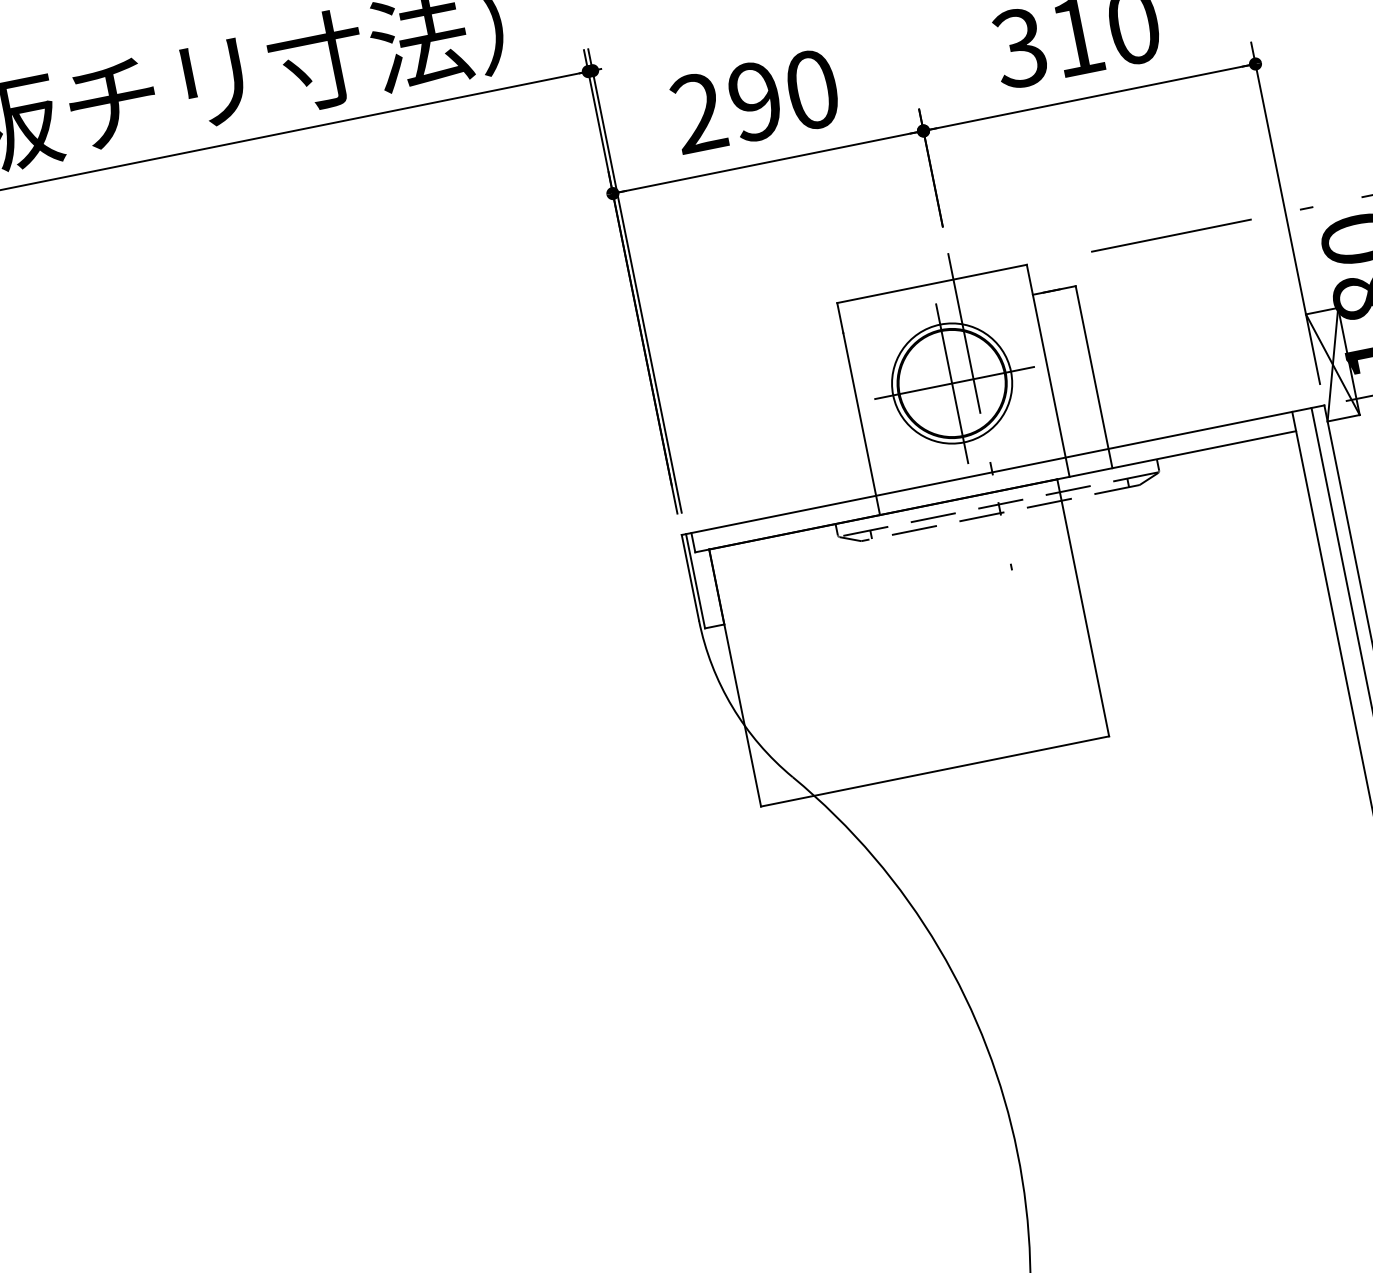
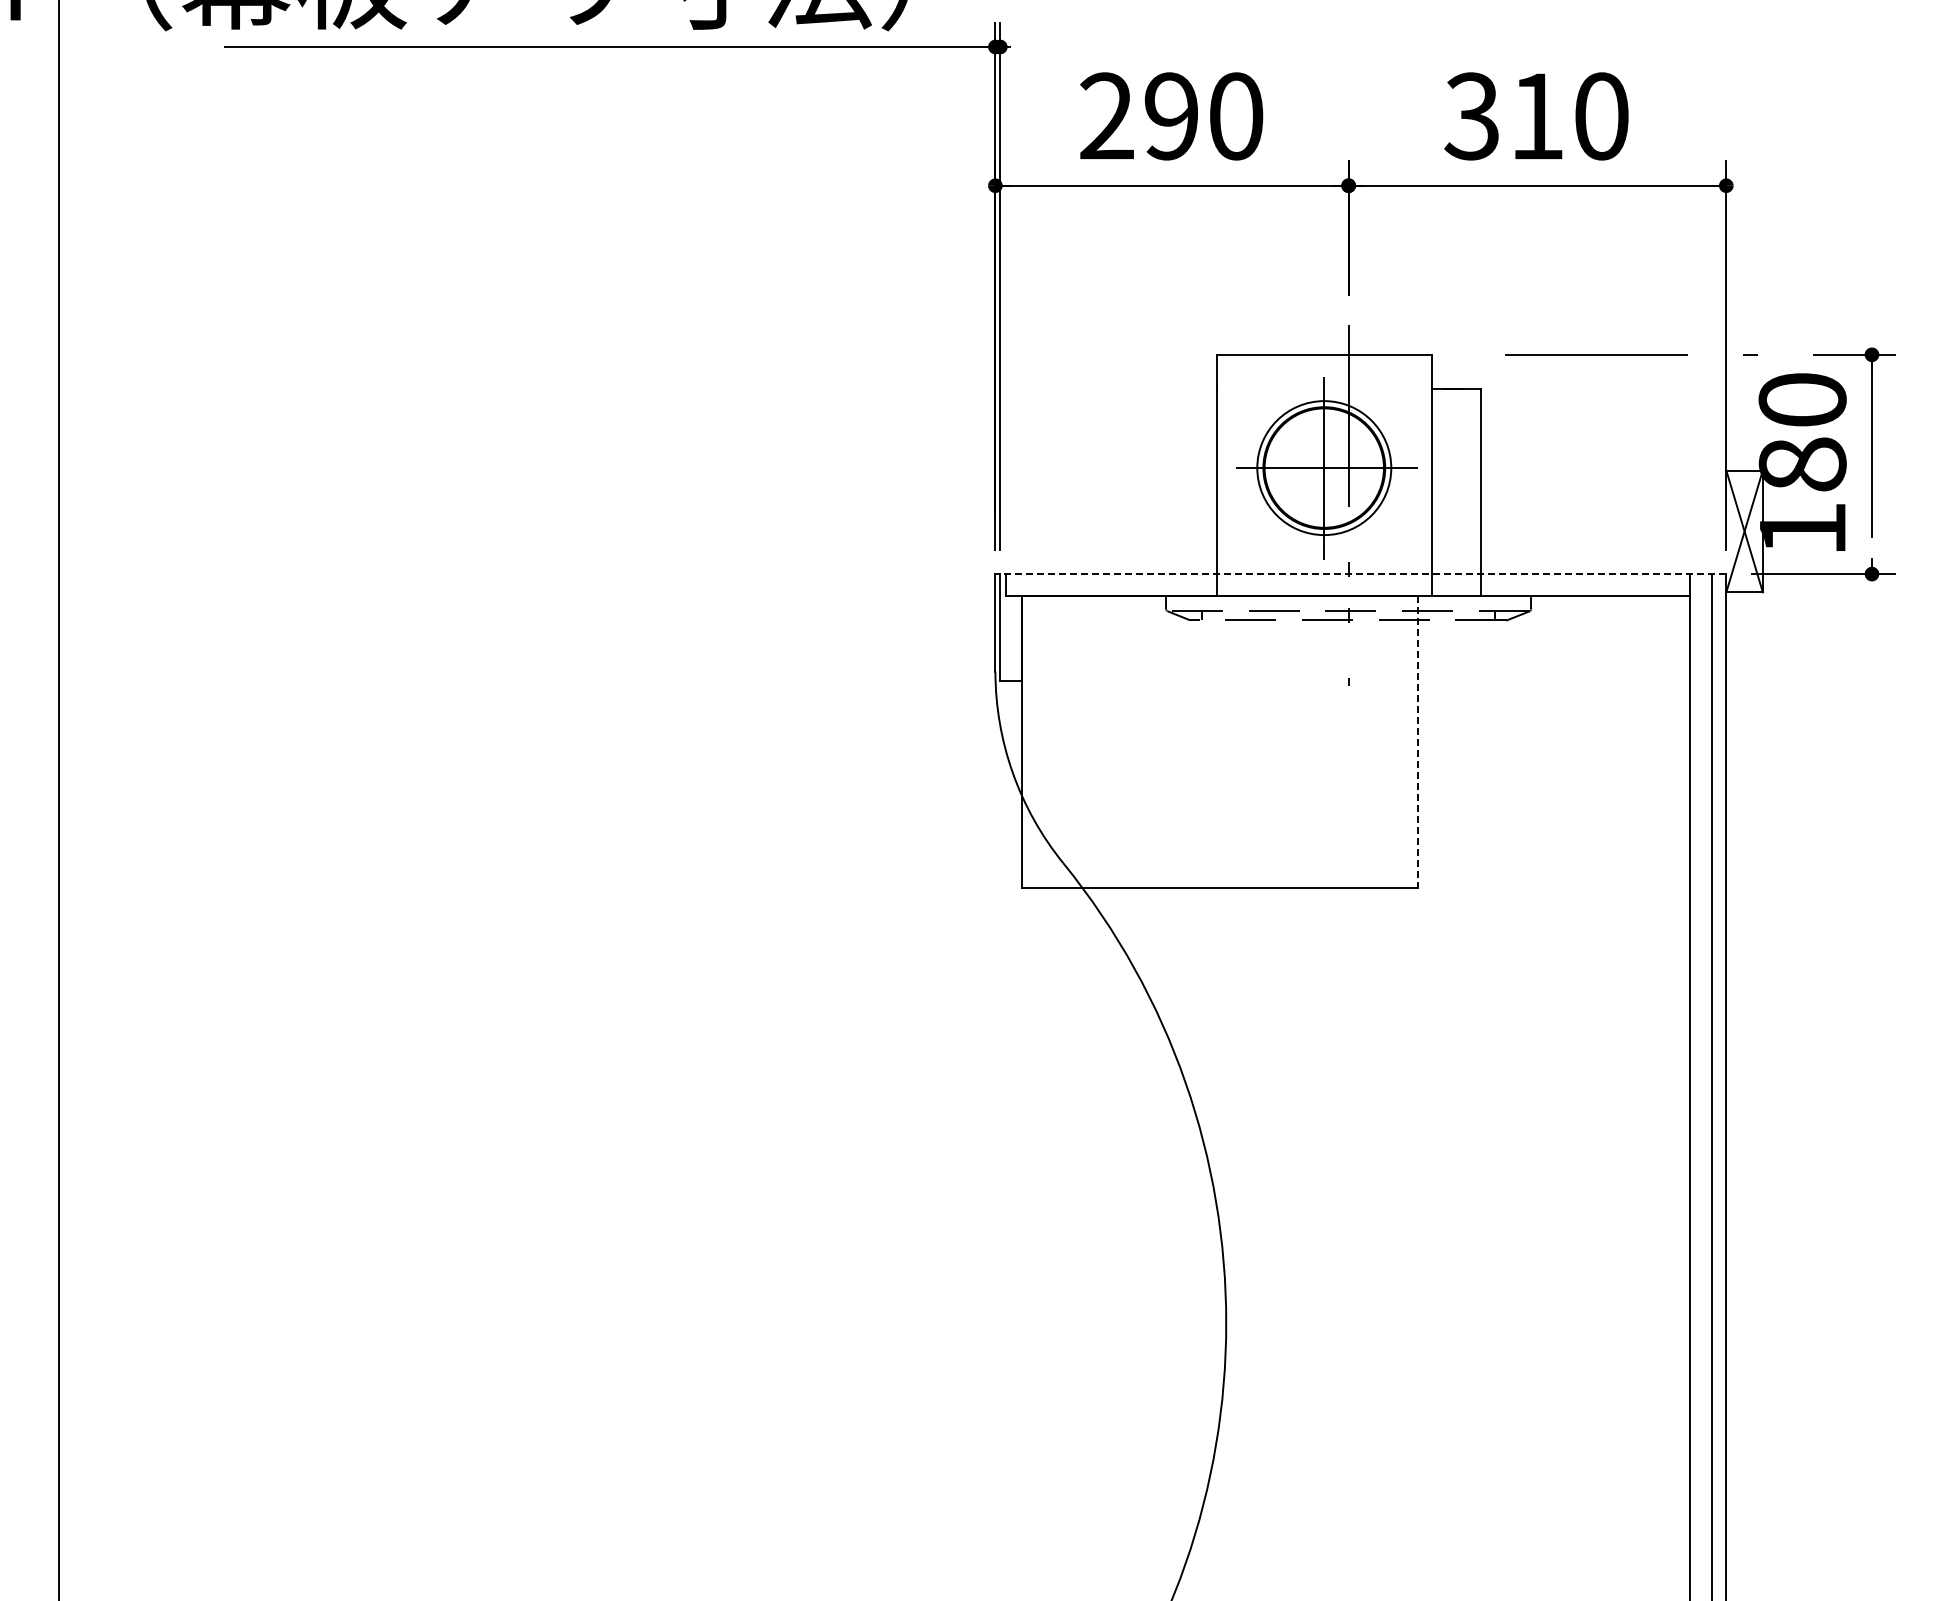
line: (1002, 470) -> (1360, 574), solid -> dashed
line: (1083, 608) -> (1418, 742), solid -> dashed

